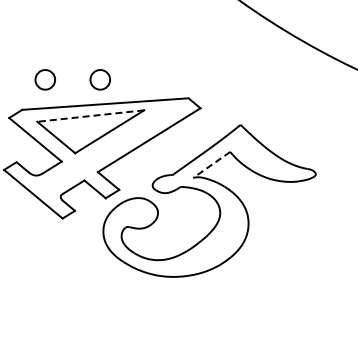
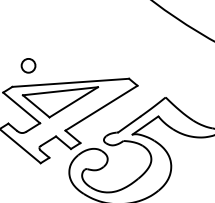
circle: (99, 79) -> (66, 65), removed
line: (90, 116) -> (60, 91), dashed -> solid
line: (211, 164) -> (145, 125), dashed -> solid

